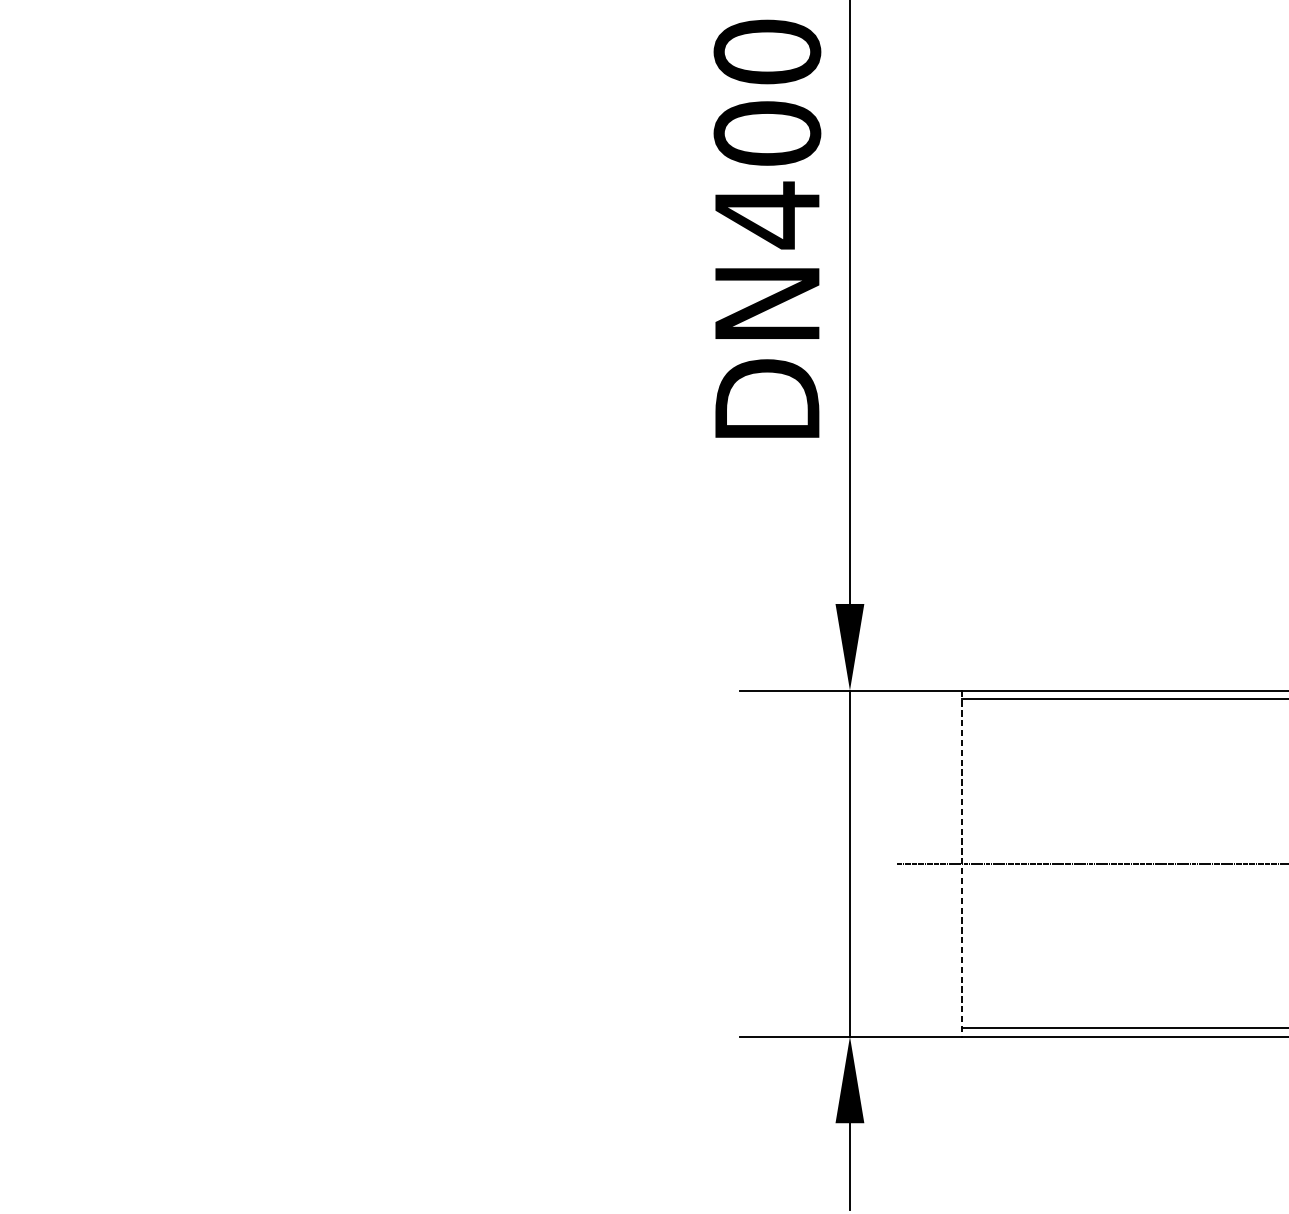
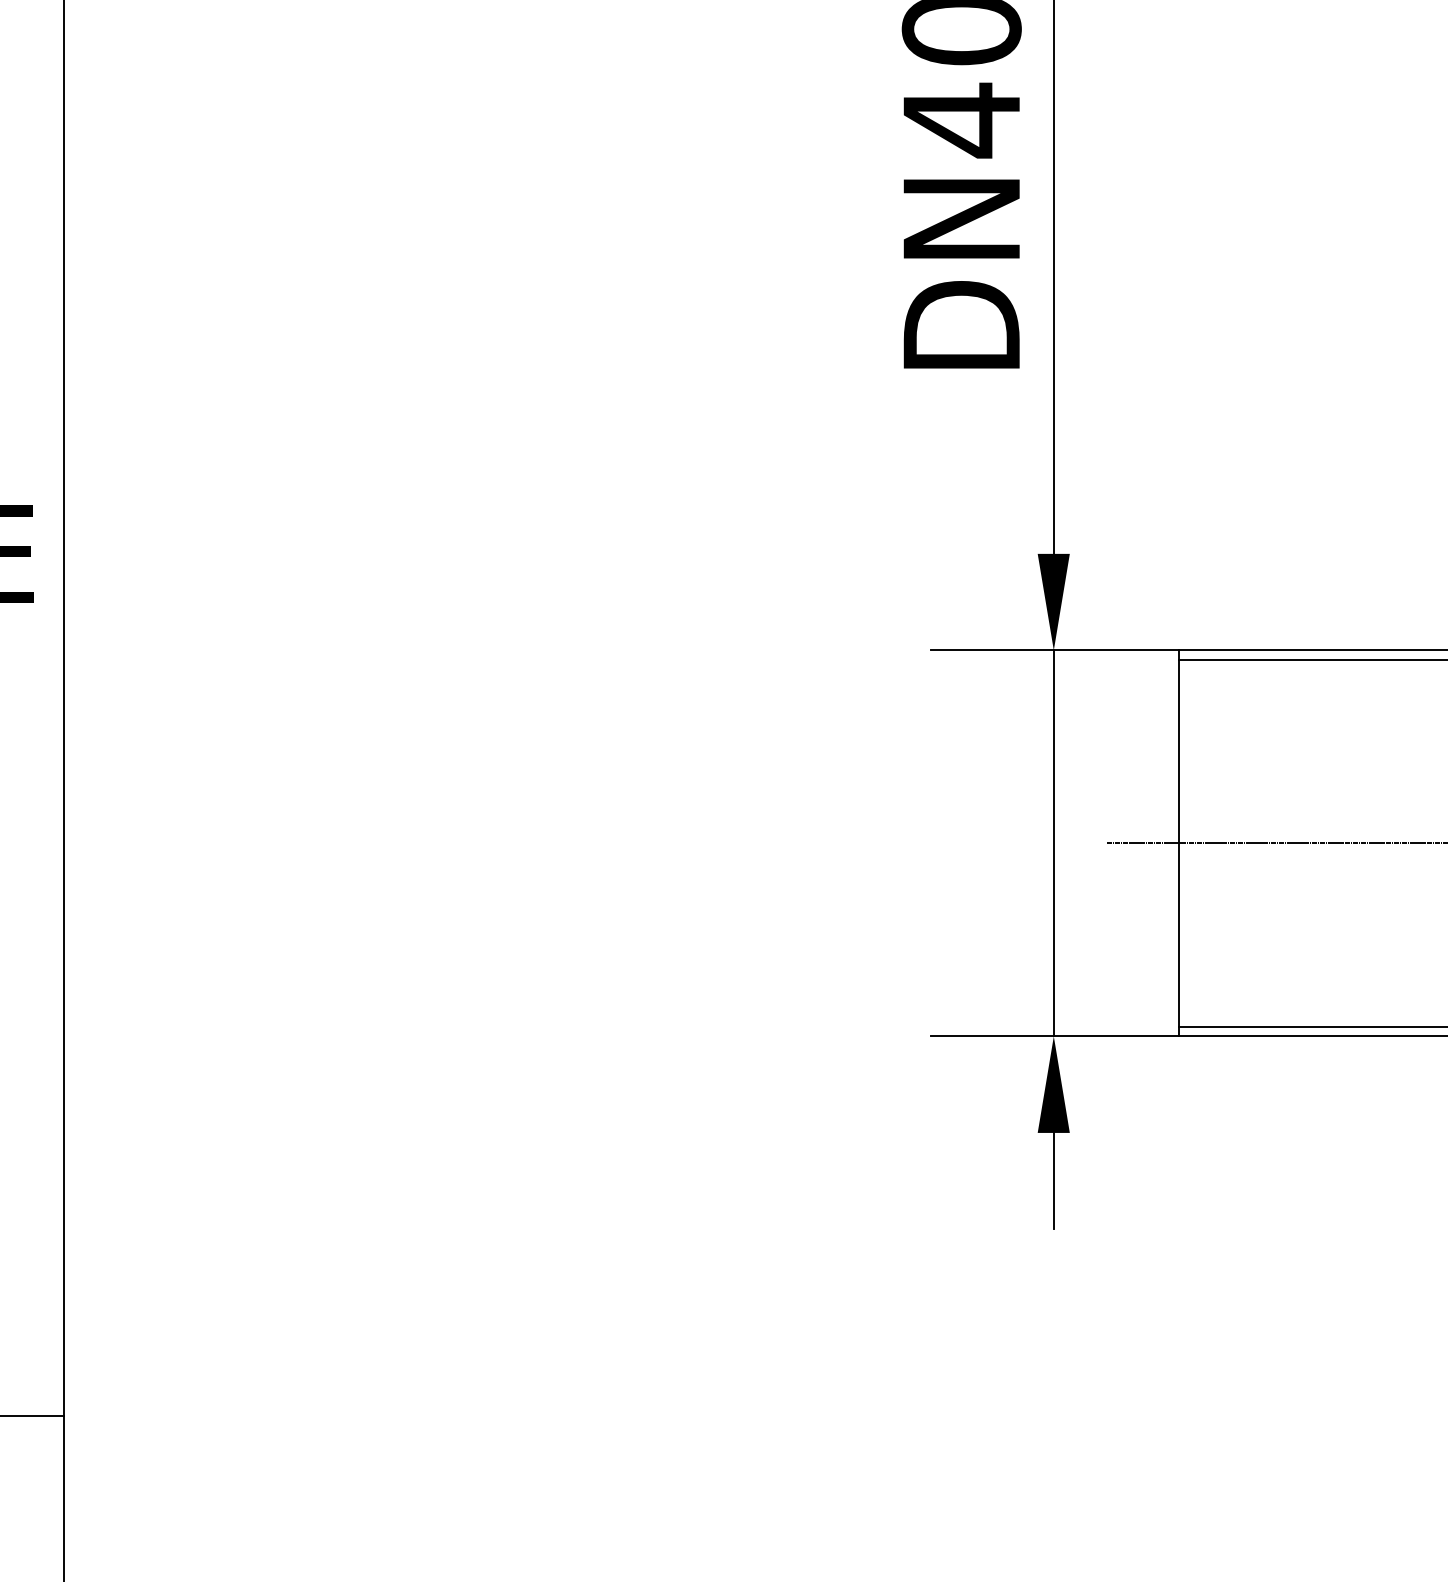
line: (961, 863) -> (1178, 843), dashed -> solid

